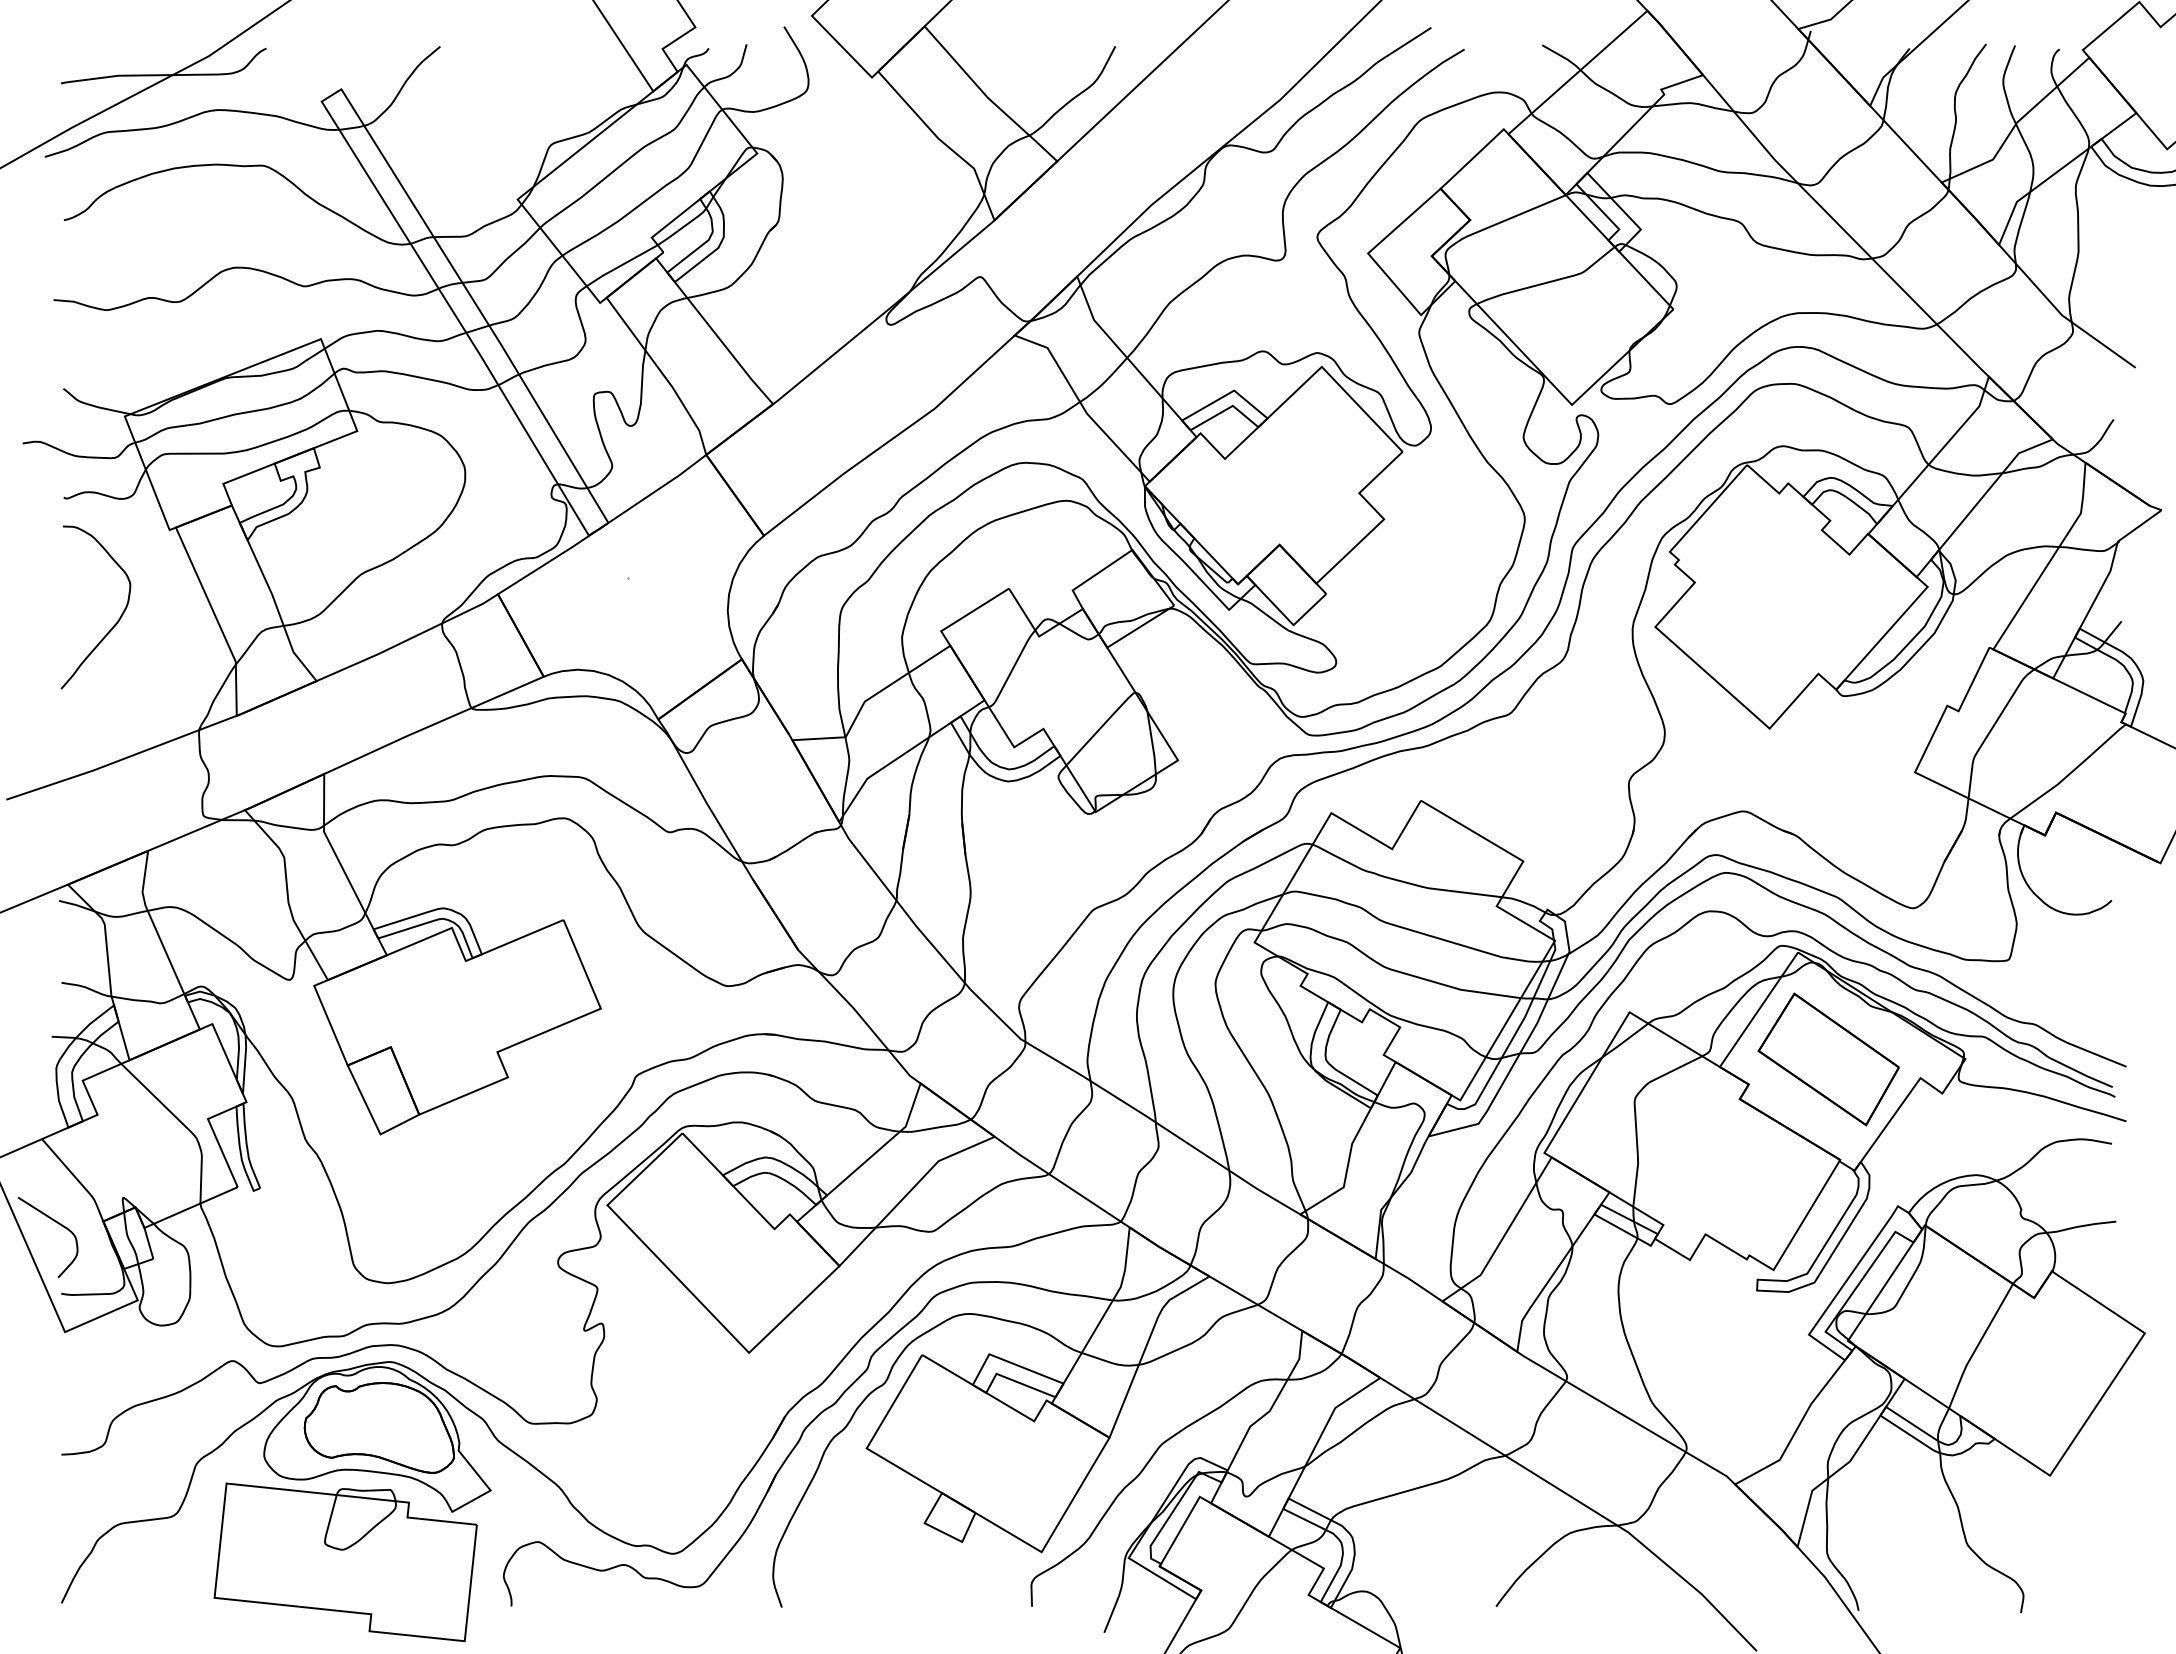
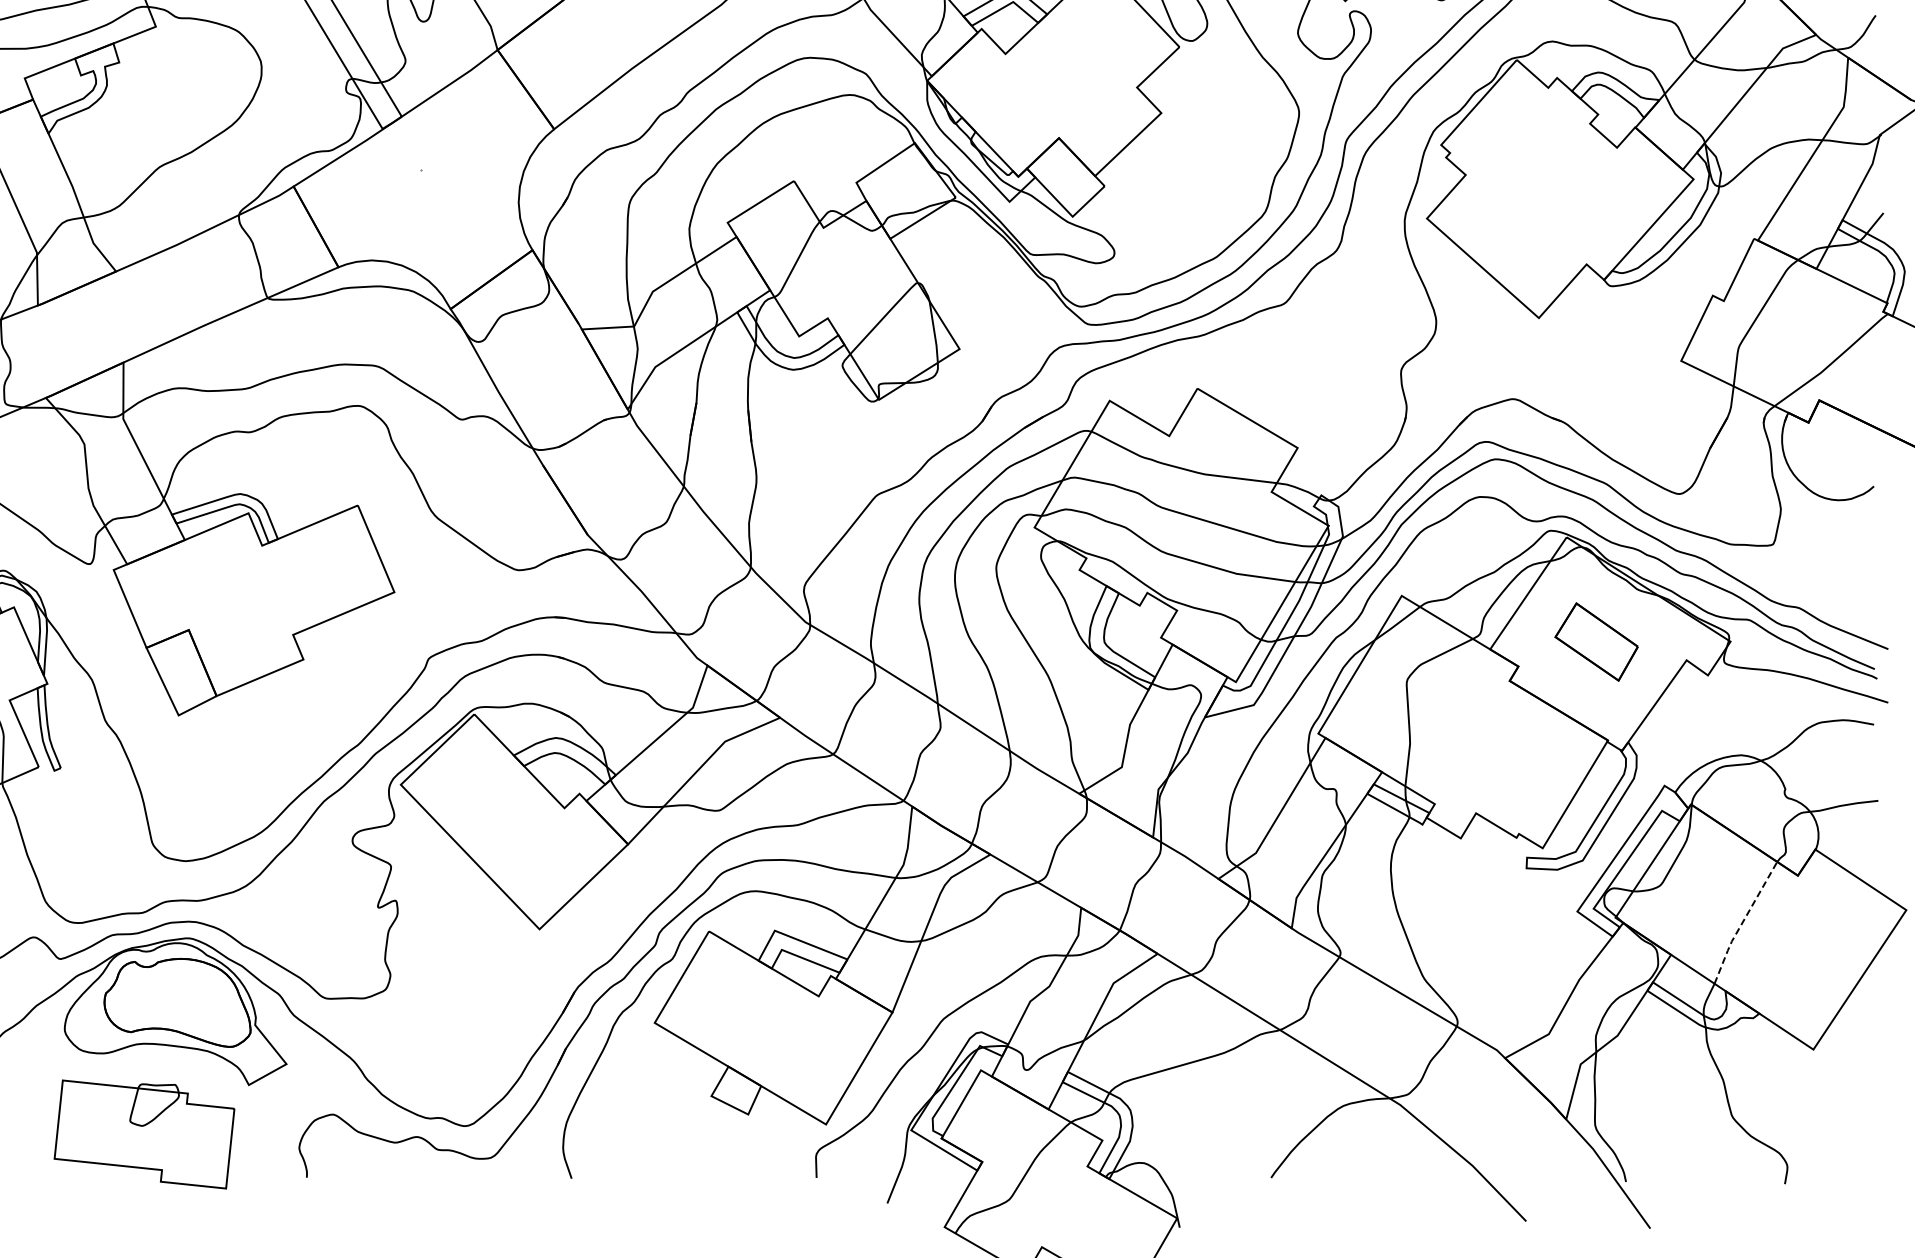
part: (1828, 1059) -> (1596, 642), size x0.6
line: (1977, 1346) -> (1742, 923), solid -> dashed
part: (345, 1562) -> (144, 1134), size x0.7

